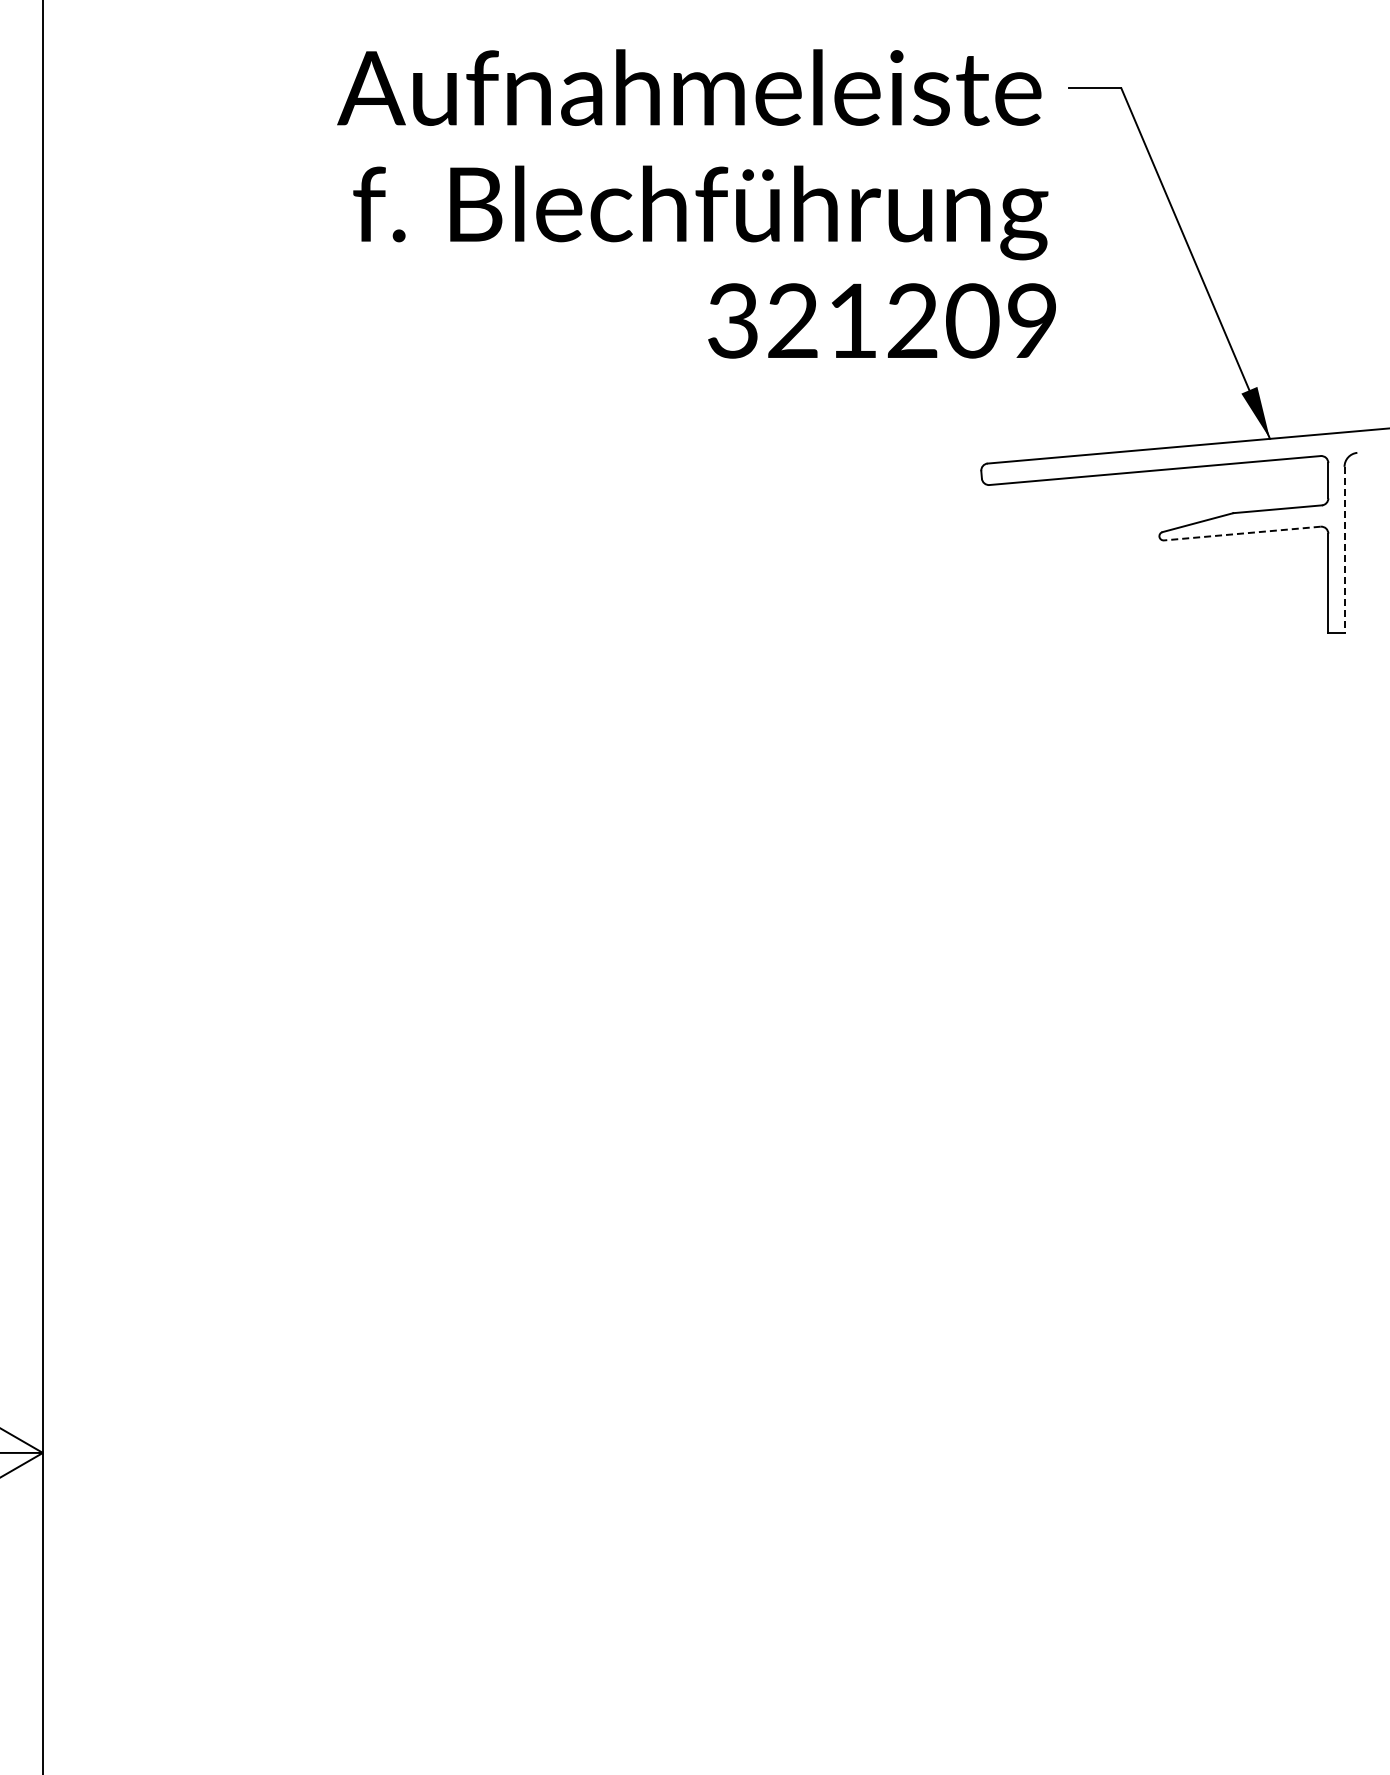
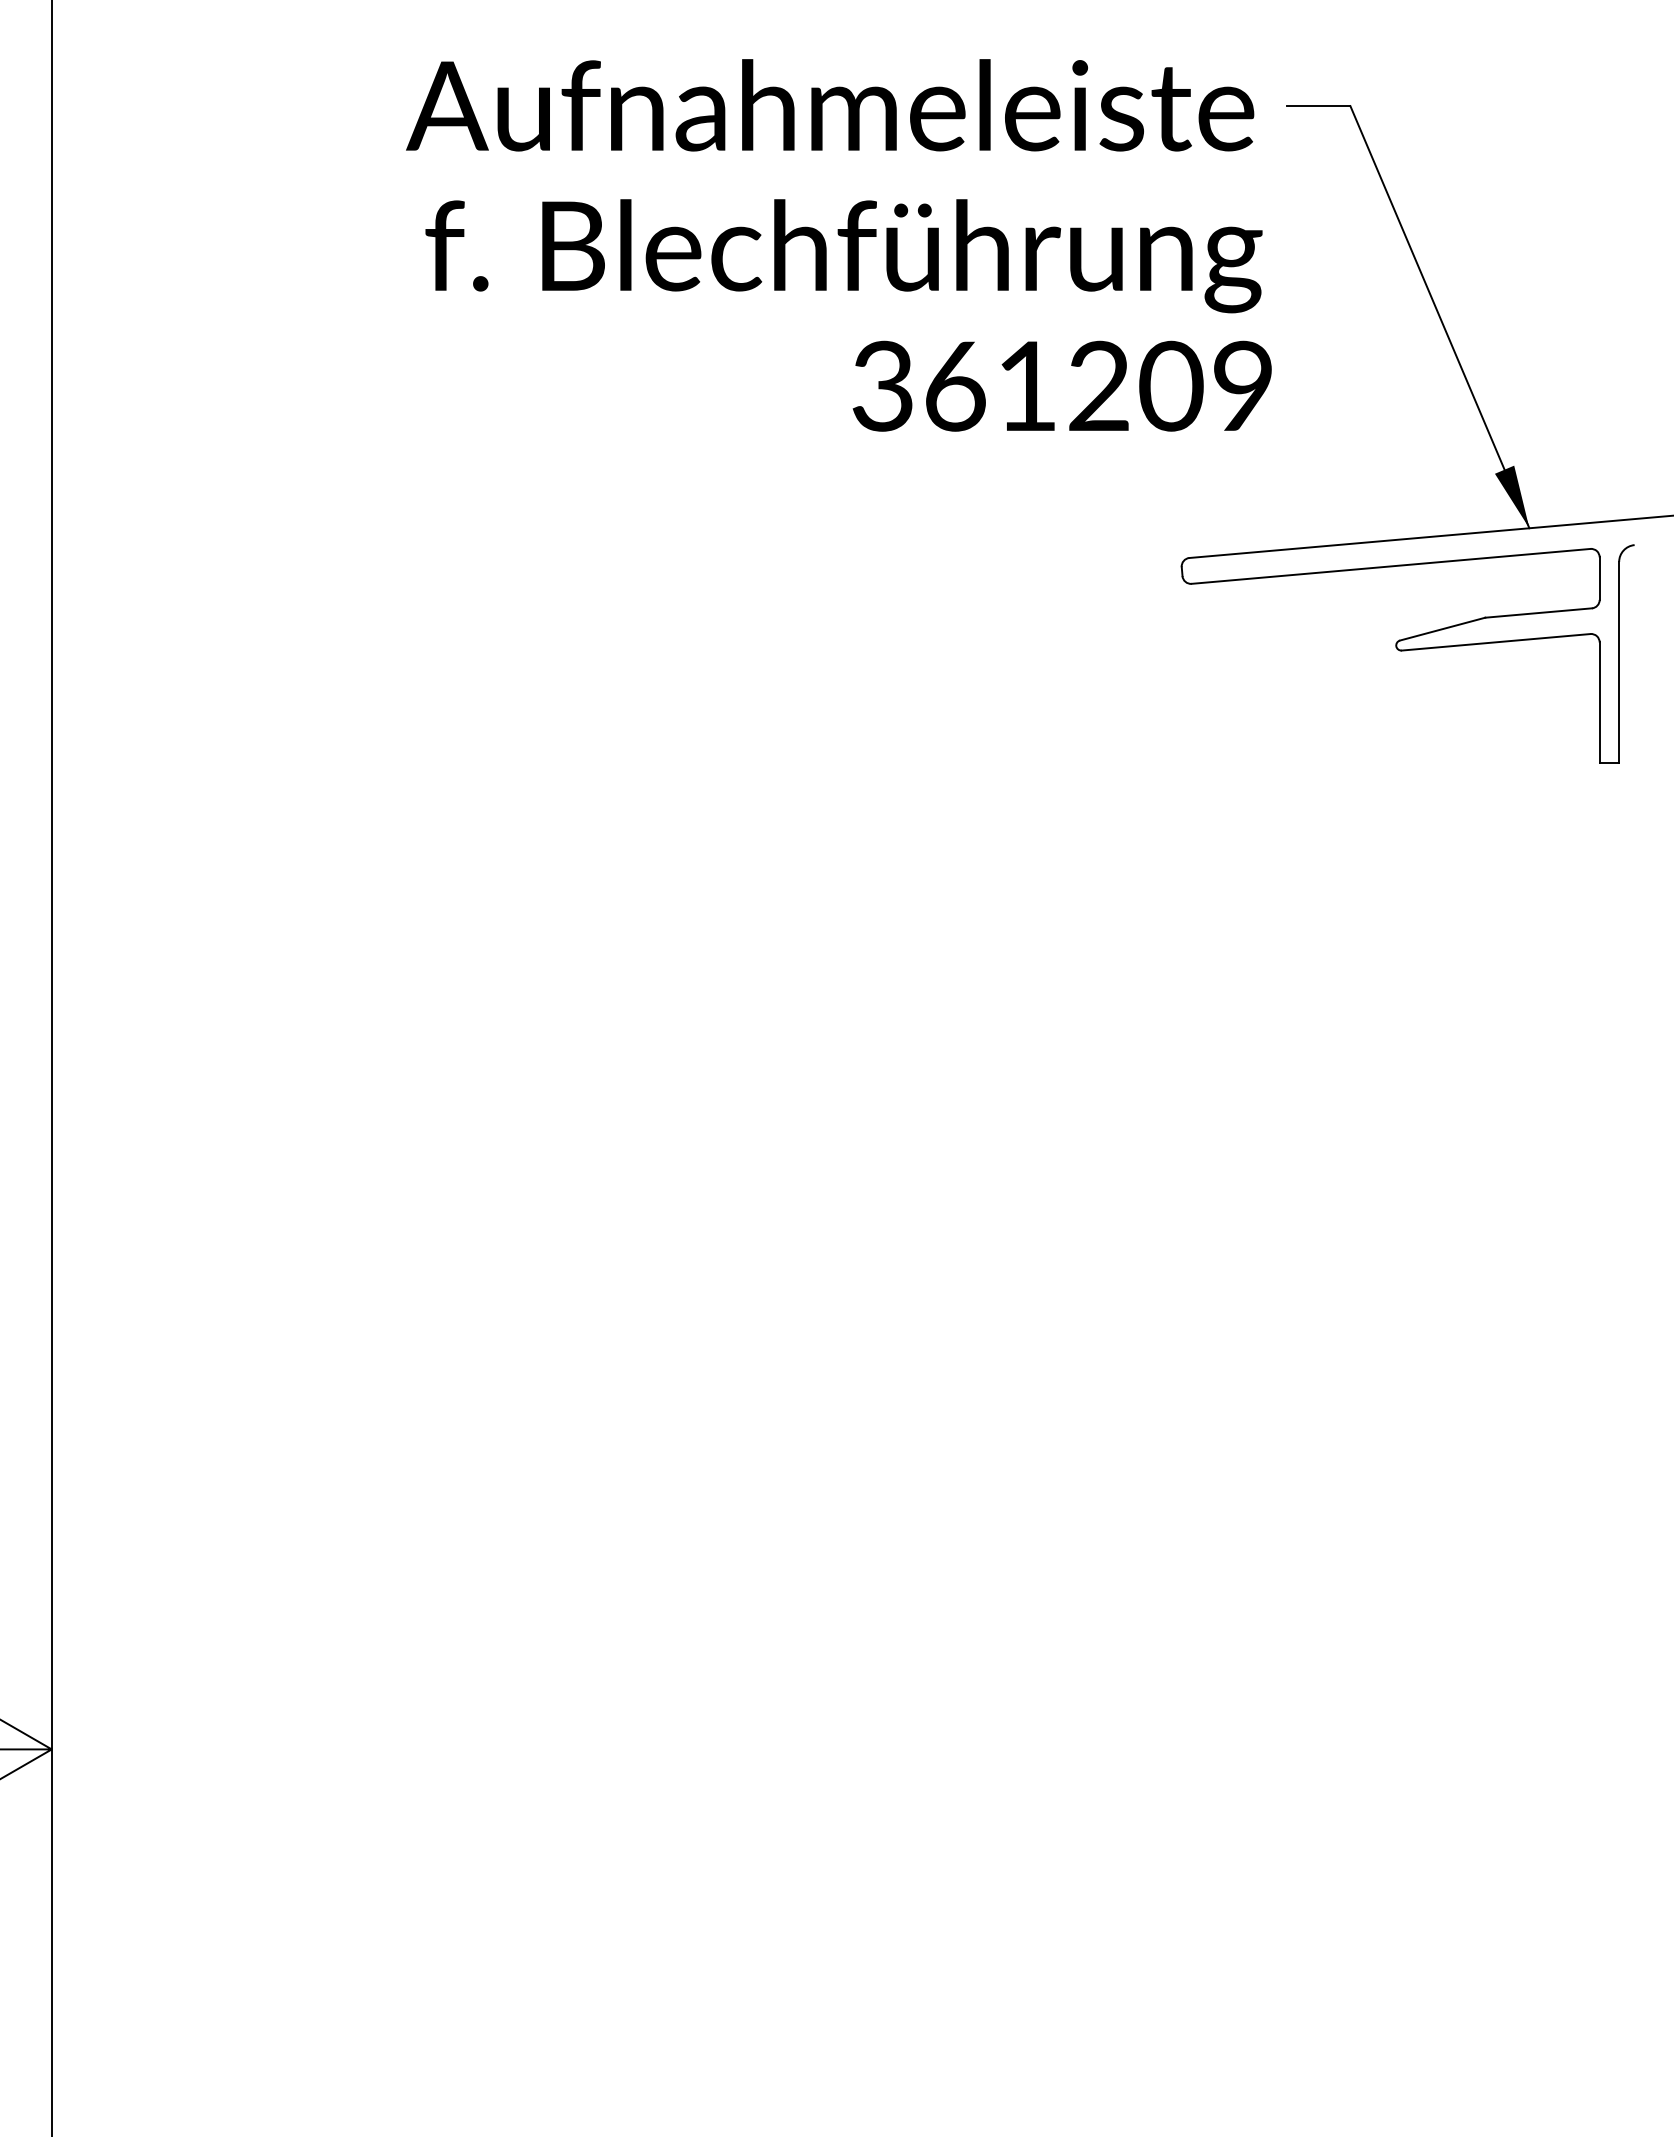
text: (793, 320) -> (955, 385), 321209 -> 361209
line: (1242, 533) -> (1496, 642), dashed -> solid
line: (1344, 550) -> (1619, 662), dashed -> solid

